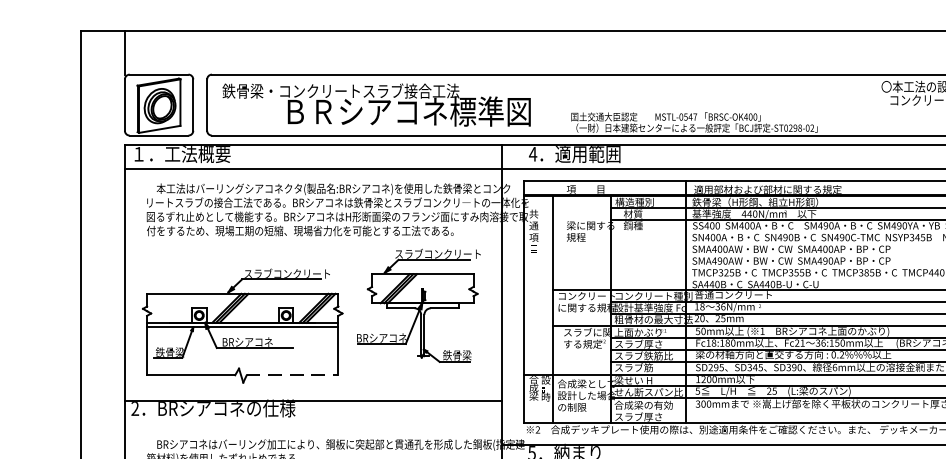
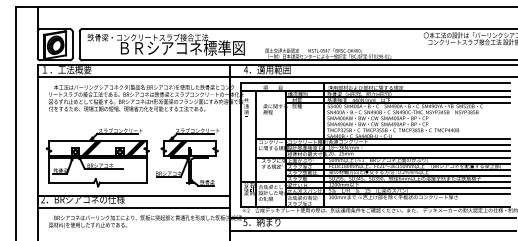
part: (418, 306) -> (187, 157), moved
line: (293, 375) -> (123, 182), dashed -> solid
line: (312, 424) -> (133, 207), added

